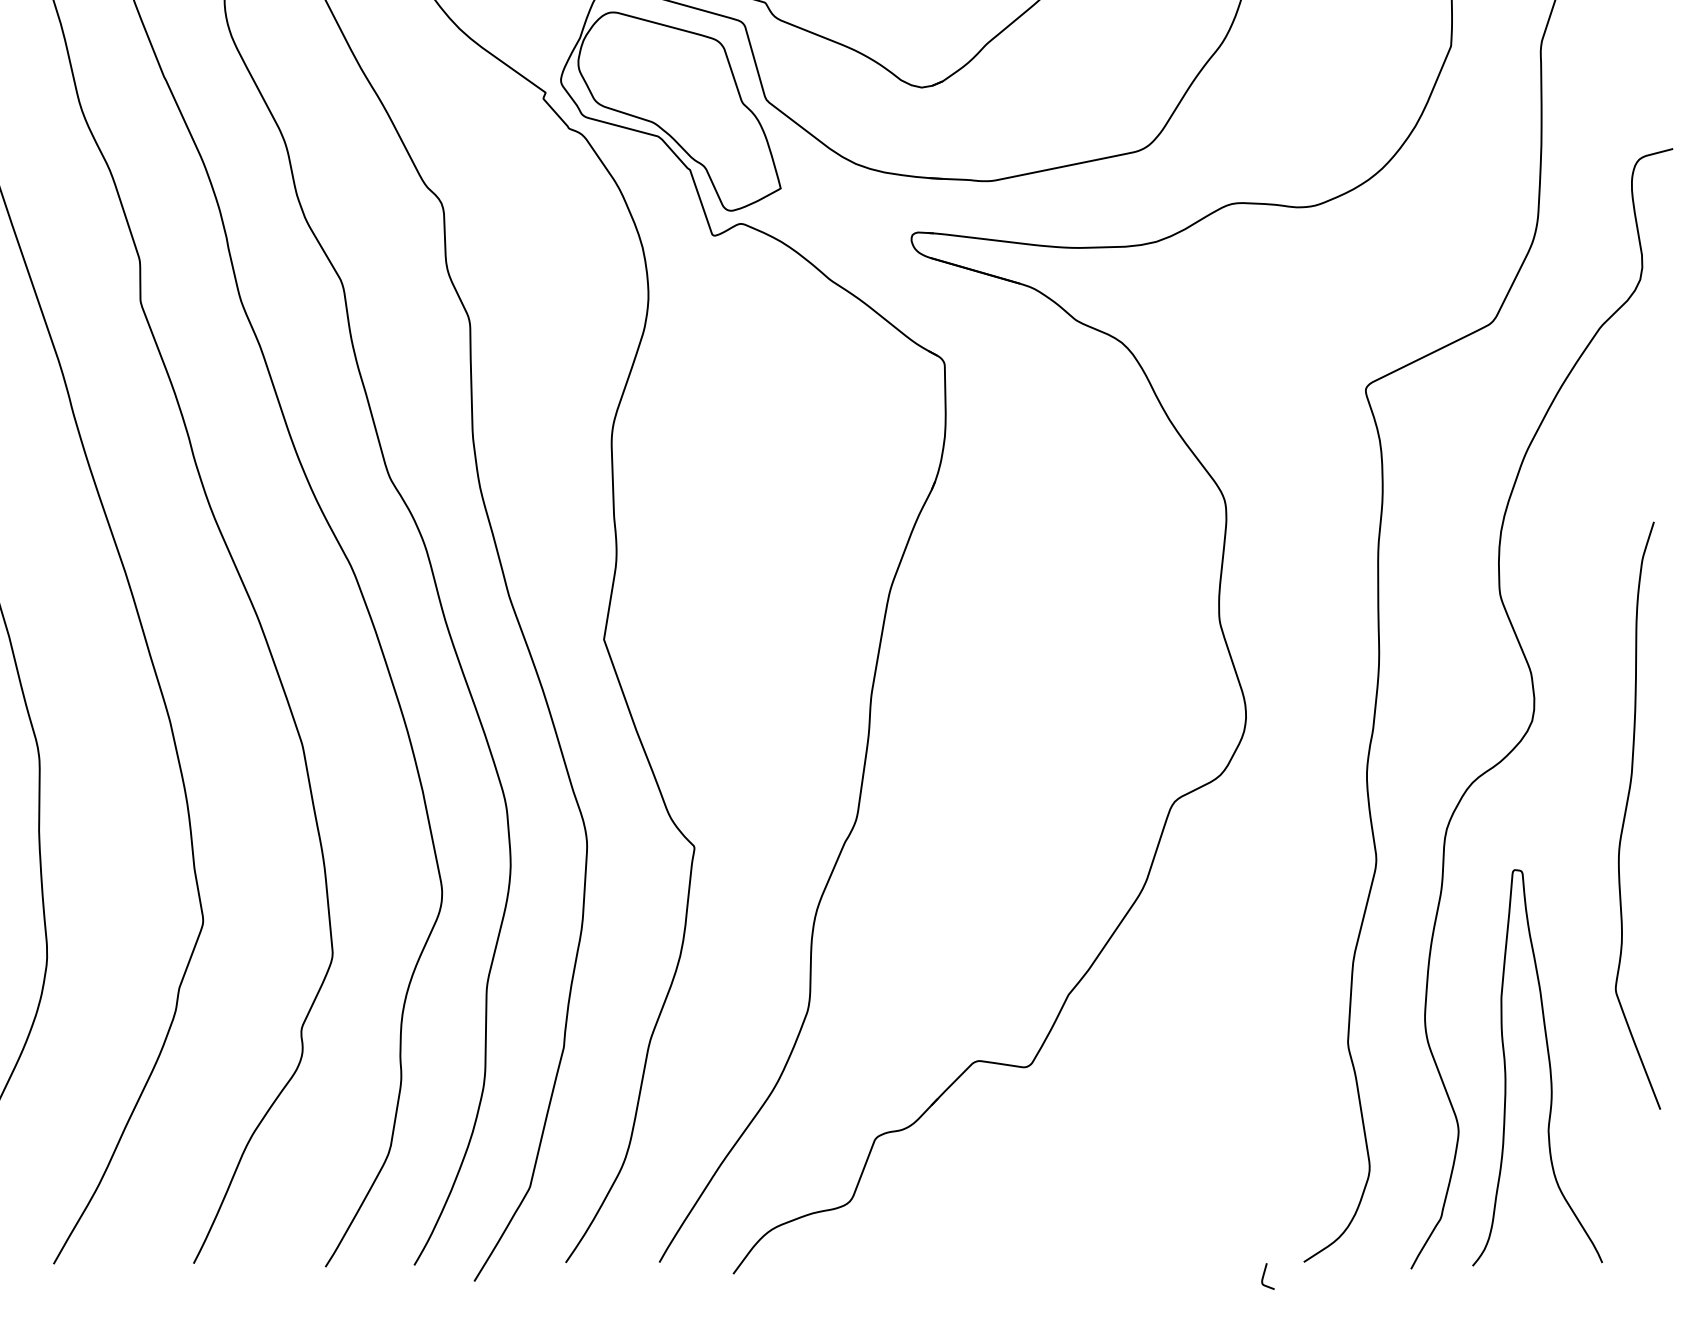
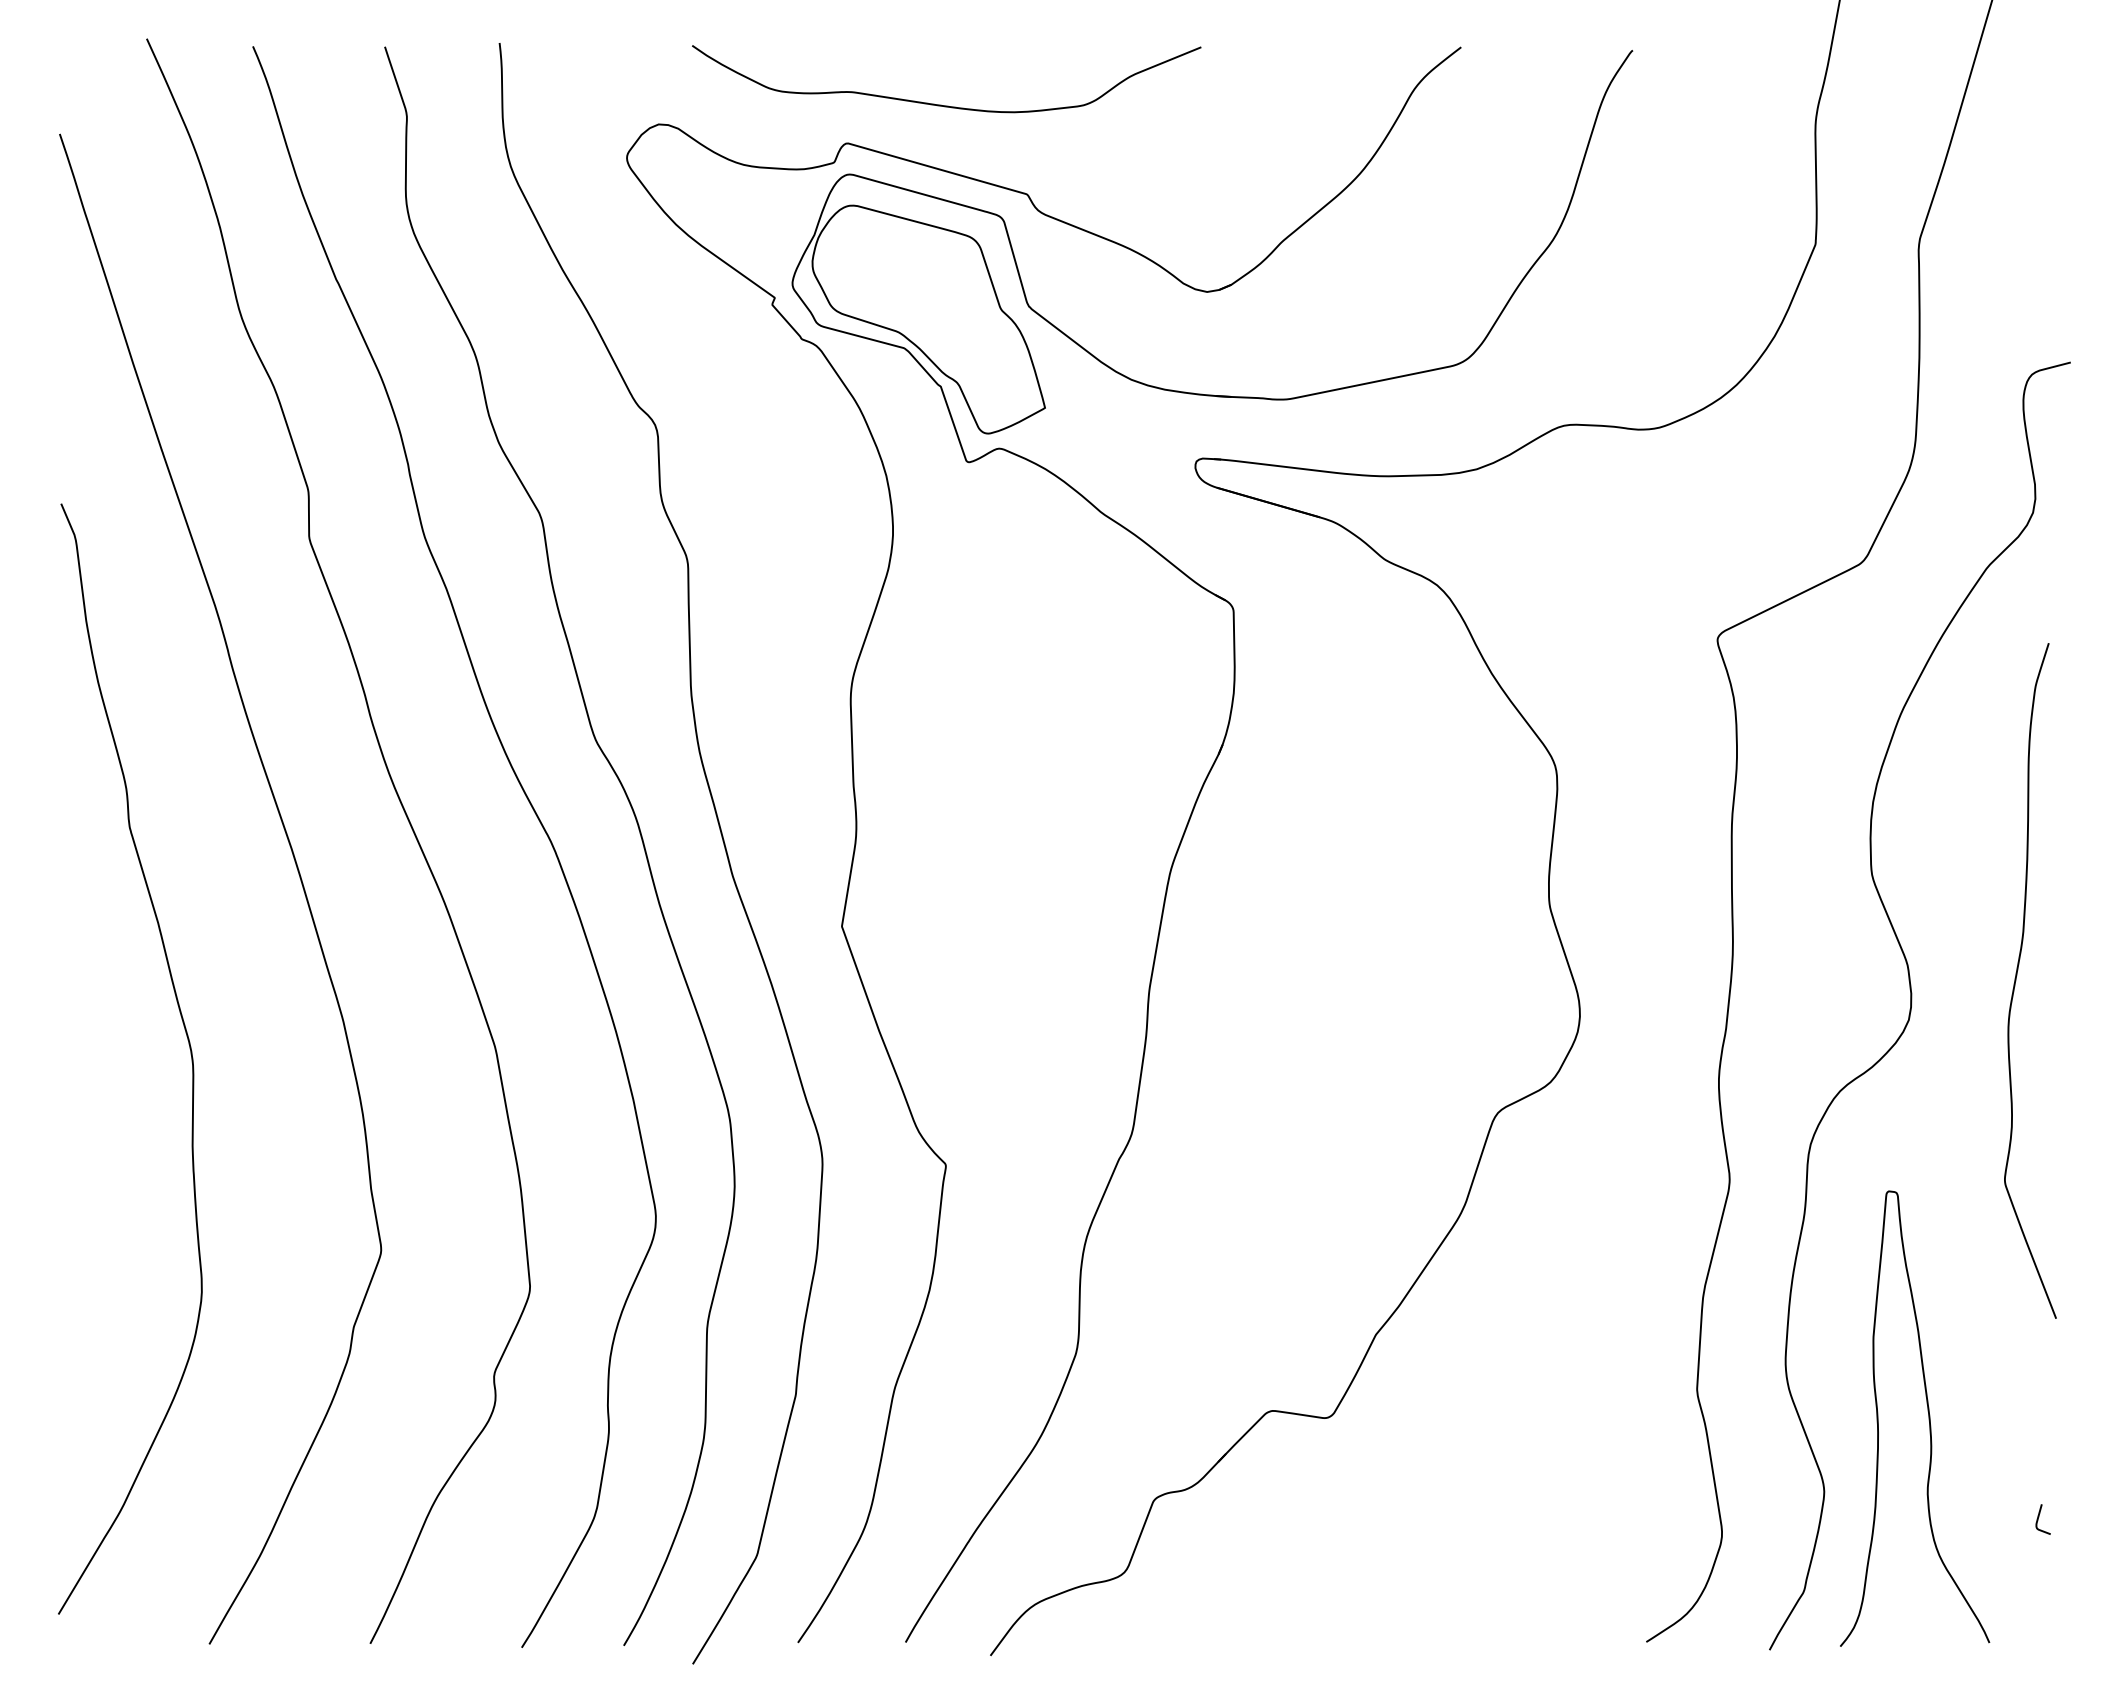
curve: (1626, 811) -> (2017, 975), moved
curve: (1264, 1274) -> (2039, 1517), moved

